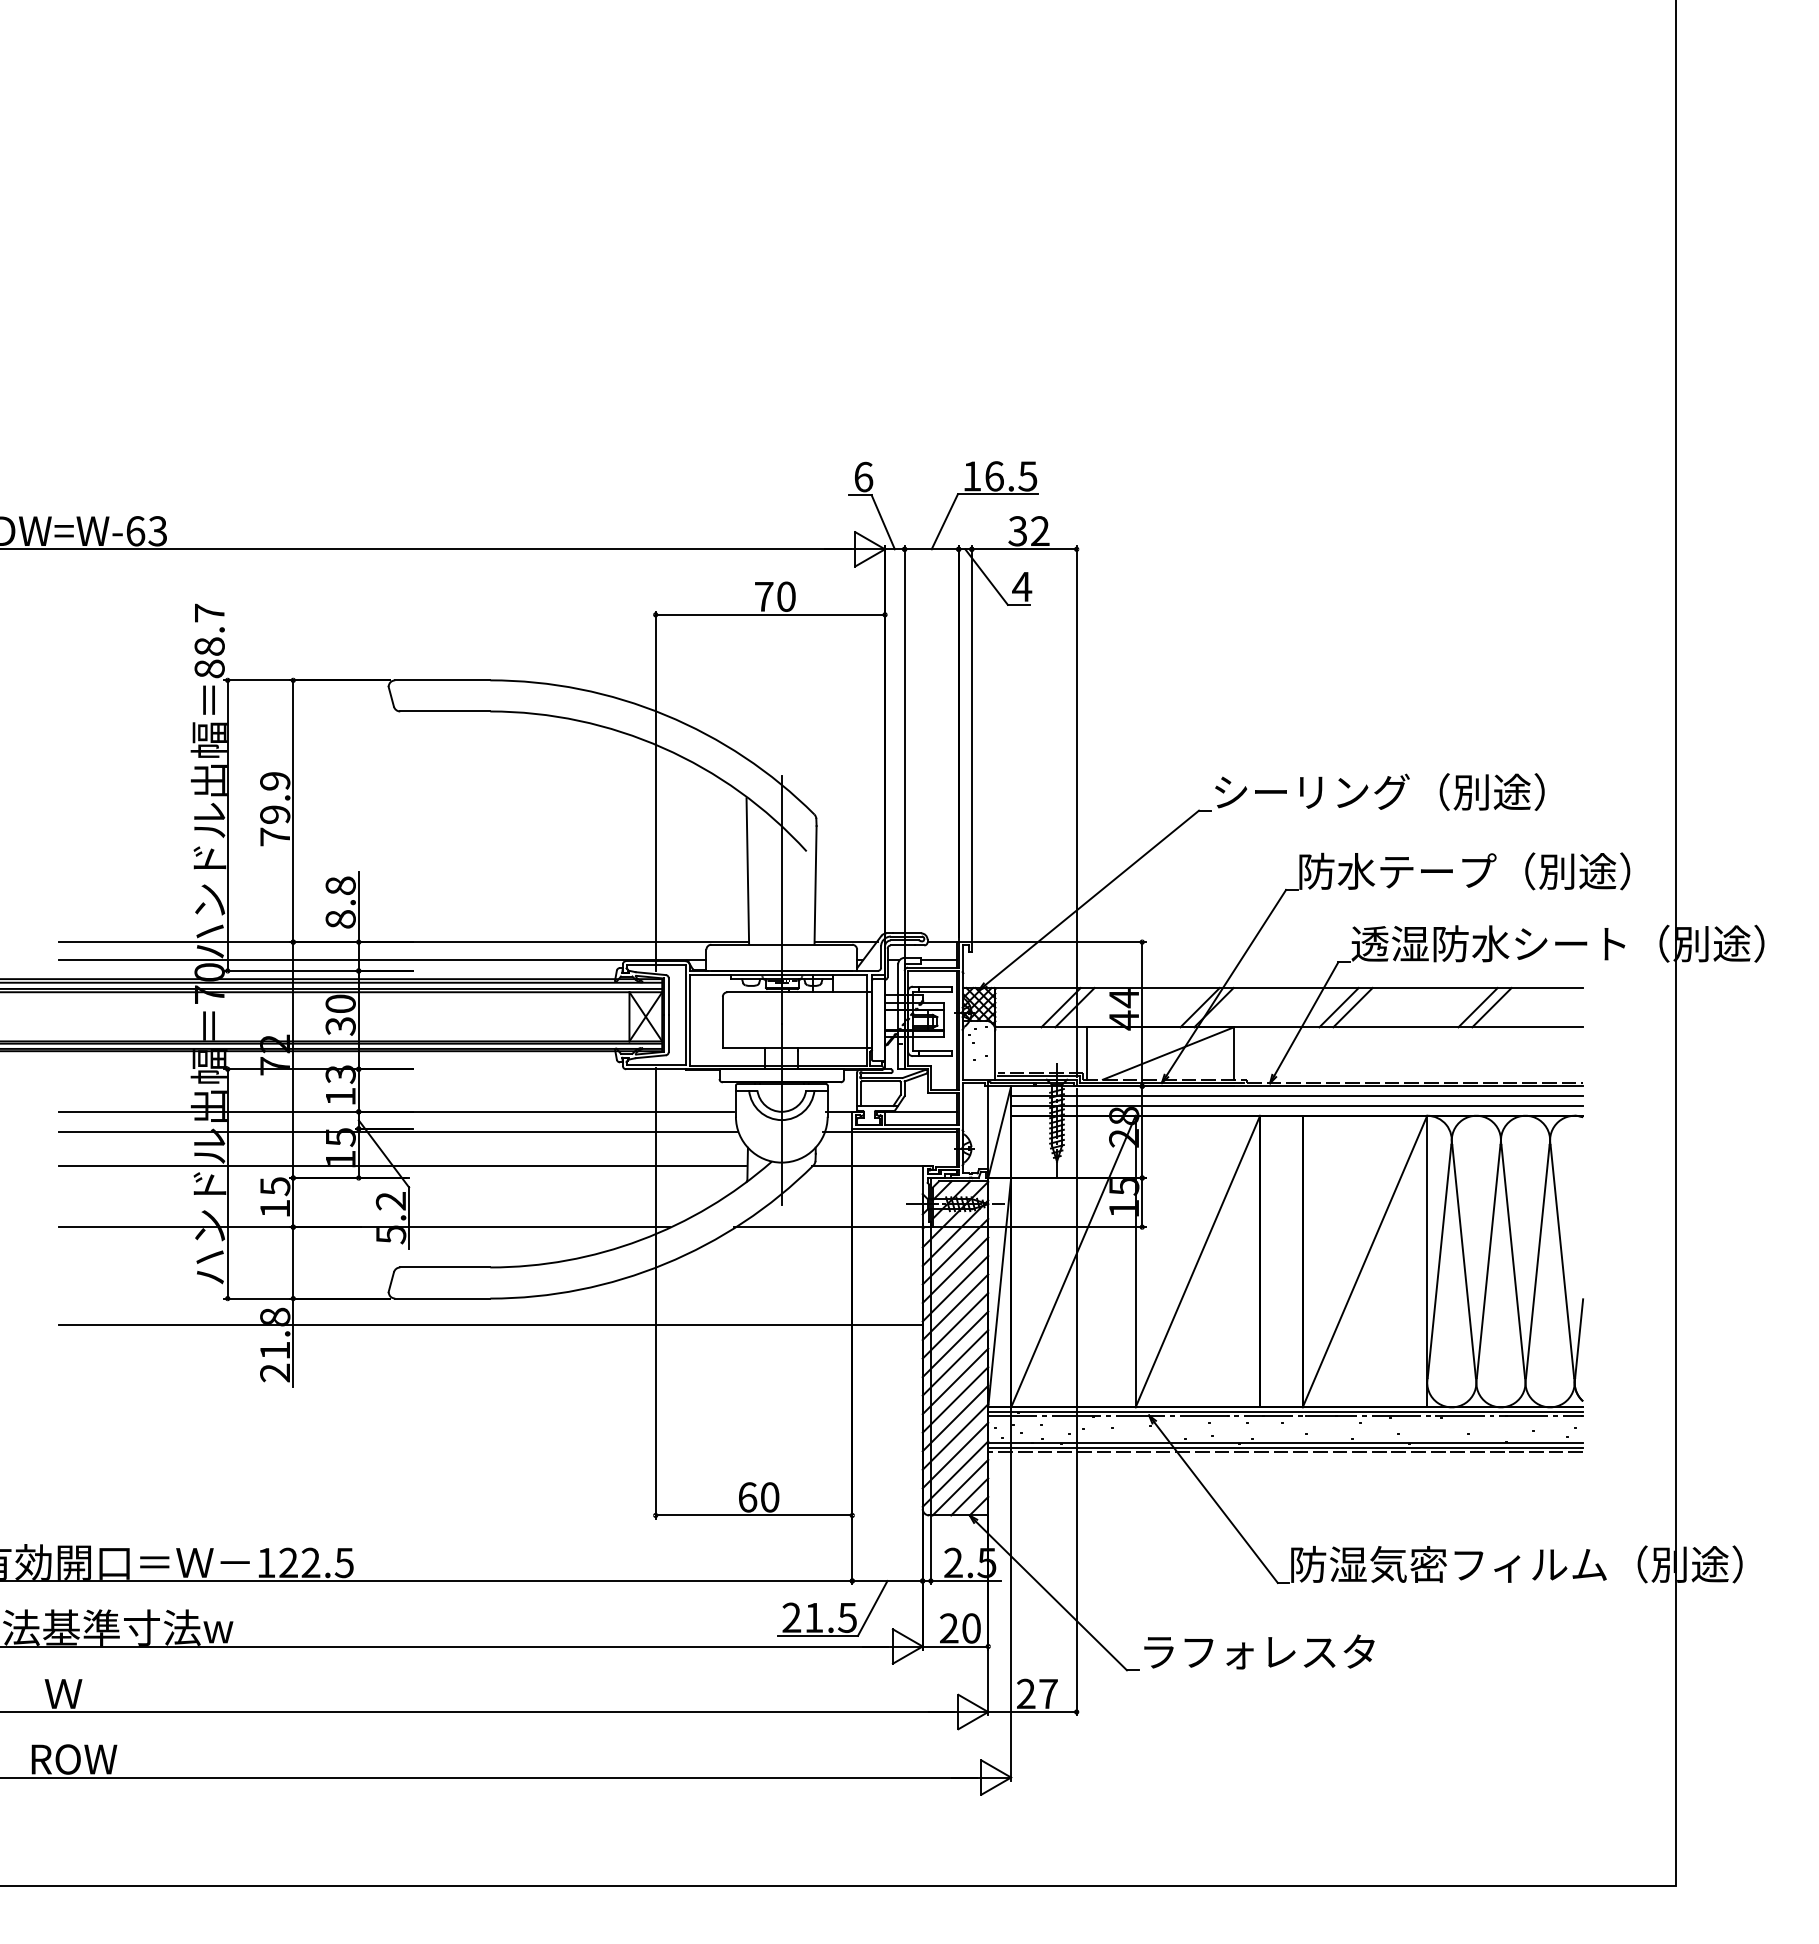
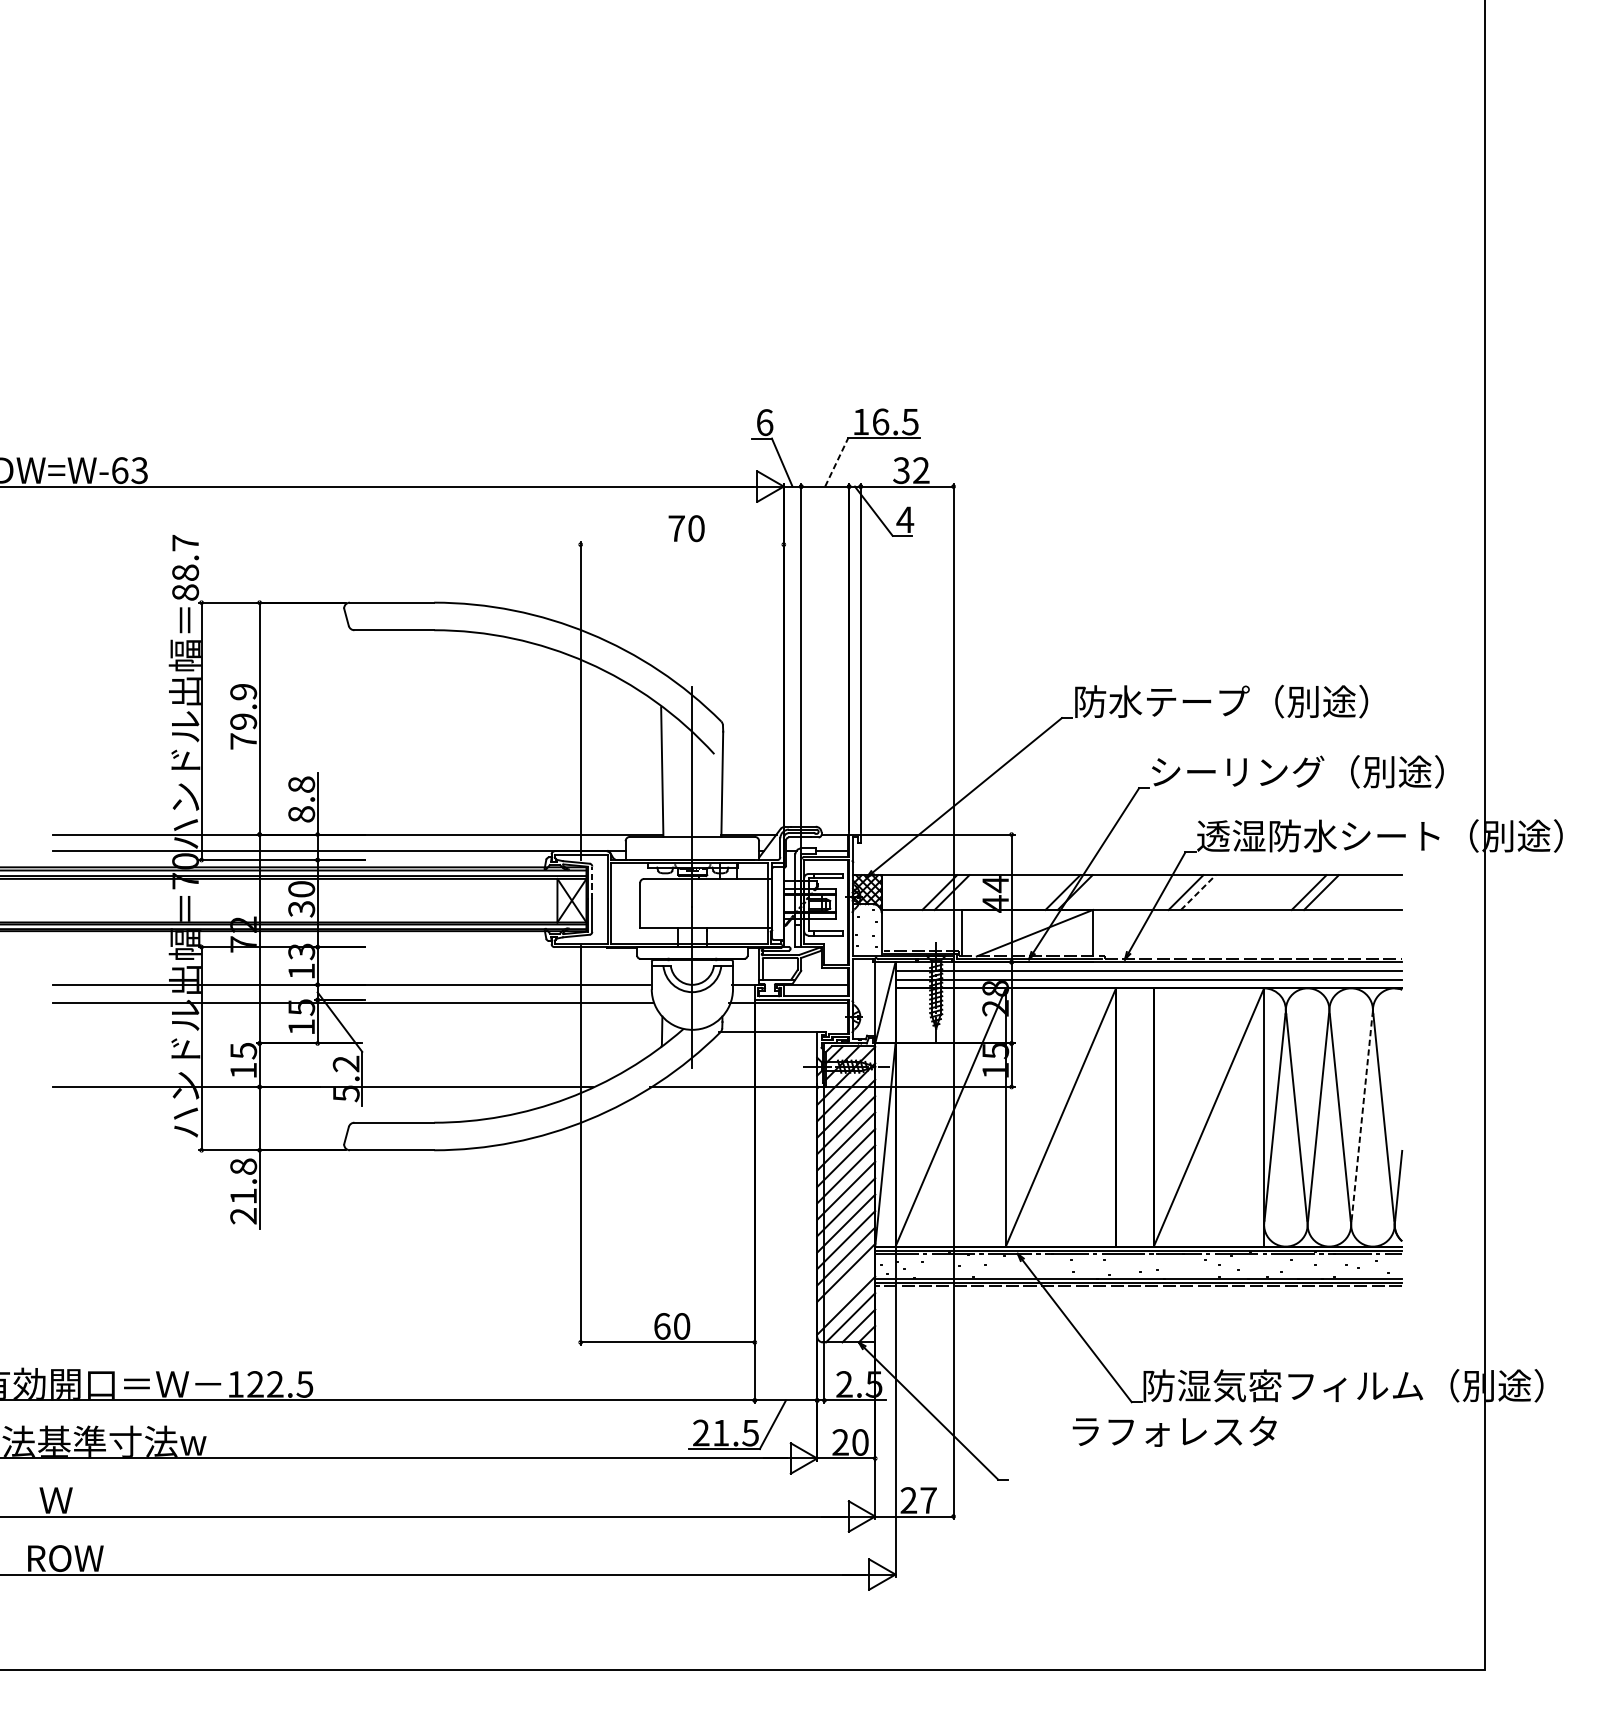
line: (945, 521) -> (837, 461), solid -> dashed
line: (770, 614) -> (682, 544), removed
text: (1312, 791) -> (1162, 701), シーリング（別途） -> 防水テープ（別途）
text: (1397, 870) -> (1237, 771), 防水テープ（別途） -> シーリング（別途）
line: (668, 996) -> (592, 882), solid -> dashed
line: (1353, 1007) -> (1198, 892), solid -> dashed
line: (402, 1165) -> (356, 1032), removed
line: (1537, 1261) -> (1361, 1117), solid -> dashed
line: (490, 1325) -> (434, 1174), removed
line: (955, 1455) -> (846, 1289), removed
text: (1259, 1651) -> (1174, 1431), moved

